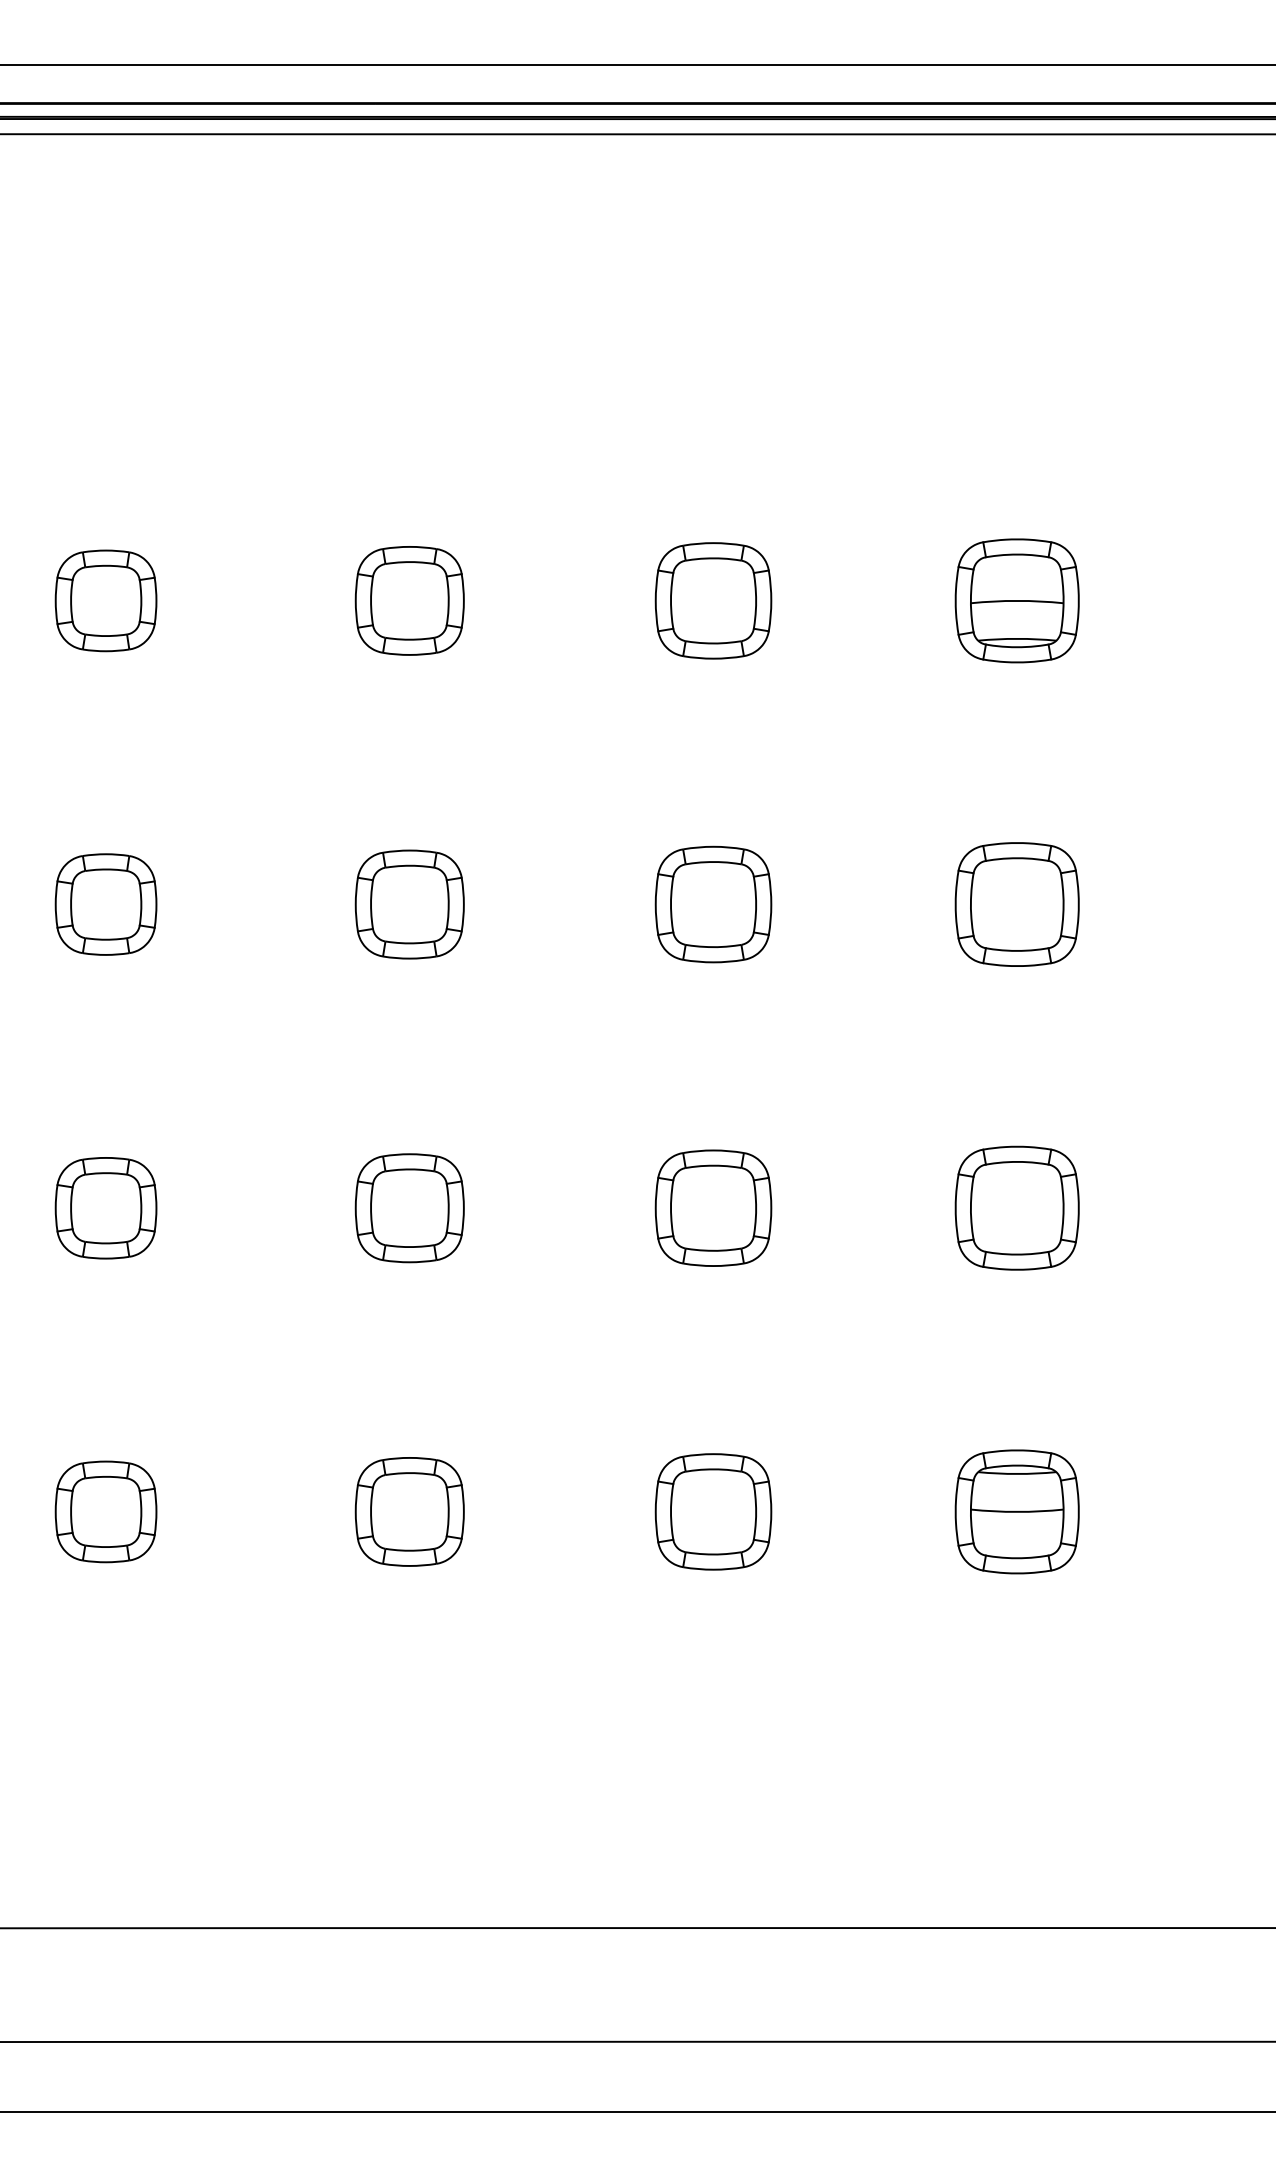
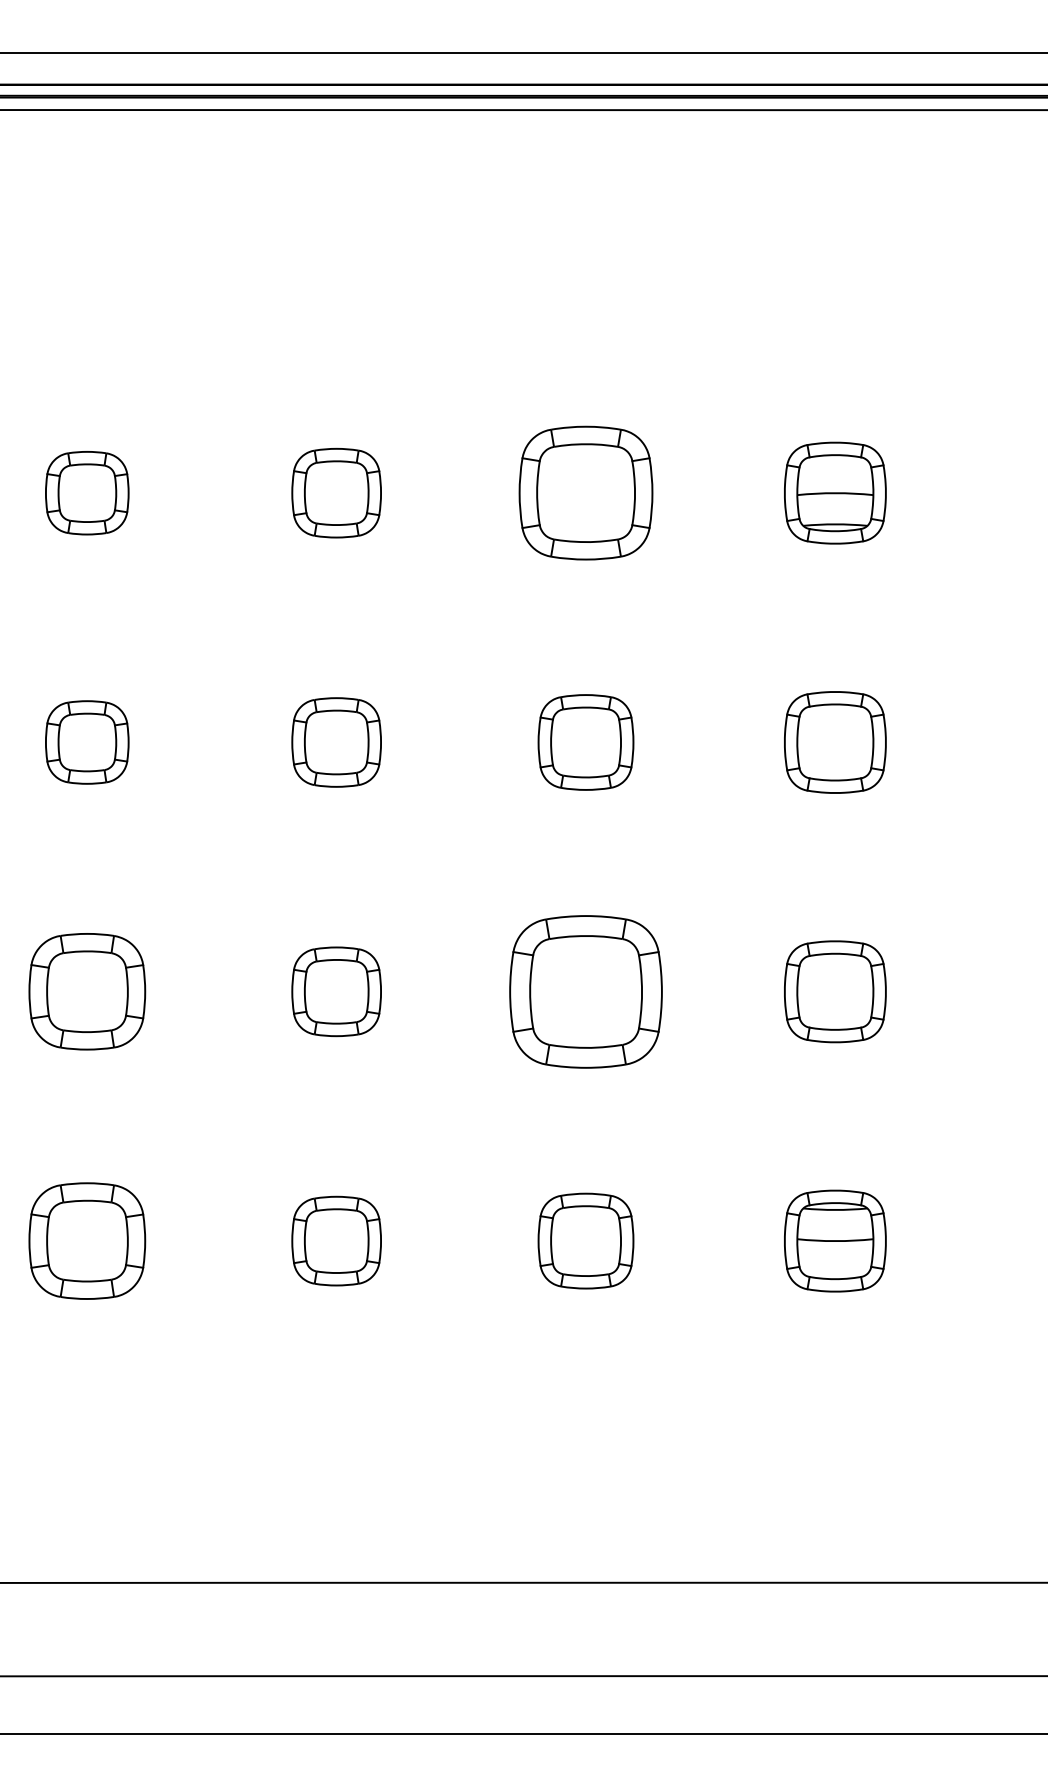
part: (713, 600) -> (585, 492), size x1.4
part: (713, 1207) -> (585, 991), size x1.6
part: (105, 1208) -> (86, 992), size x1.4
part: (105, 1511) -> (86, 1240), size x1.4

